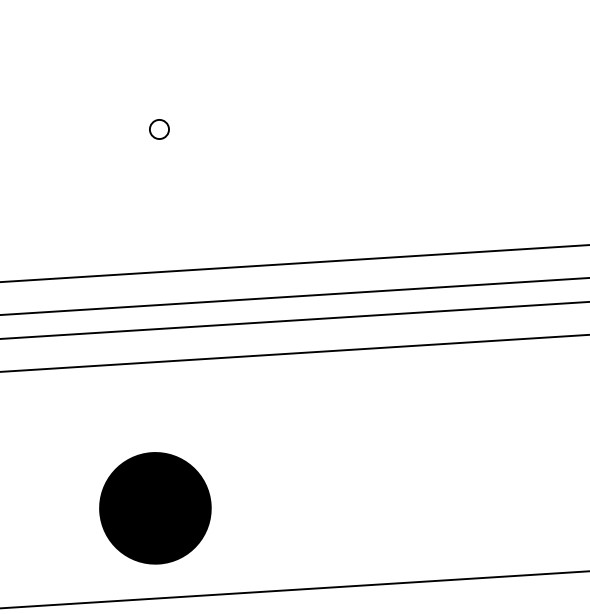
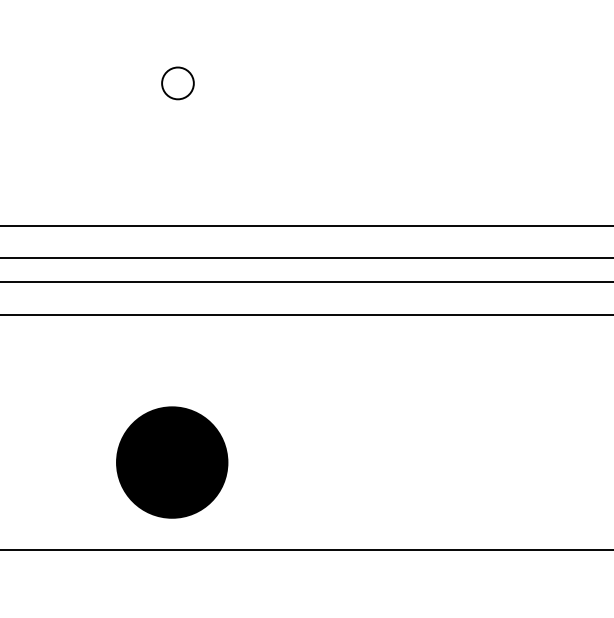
part: (158, 129) -> (177, 83), size x1.67
part: (155, 508) -> (172, 462), moved

